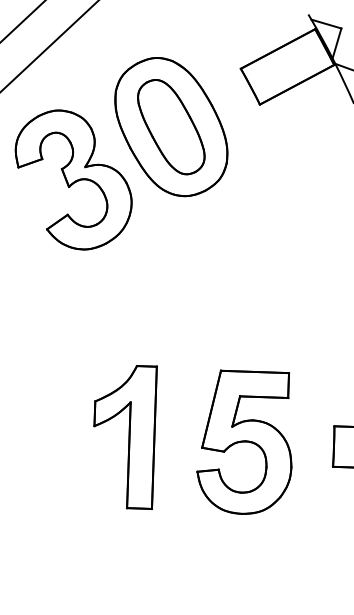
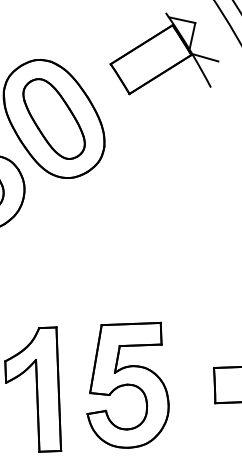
part: (244, 441) -> (126, 384), moved

